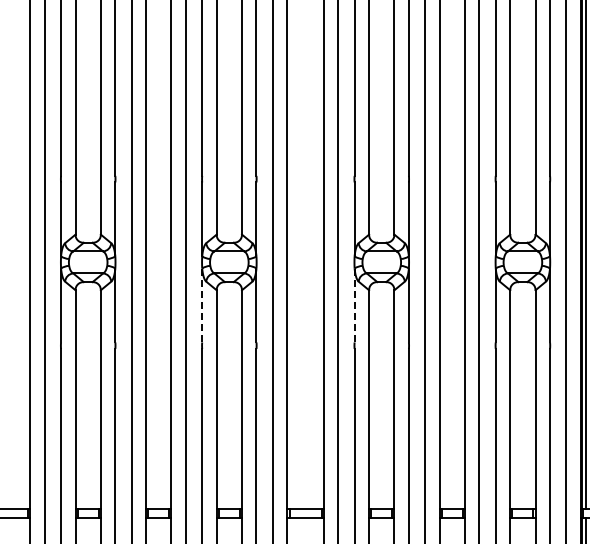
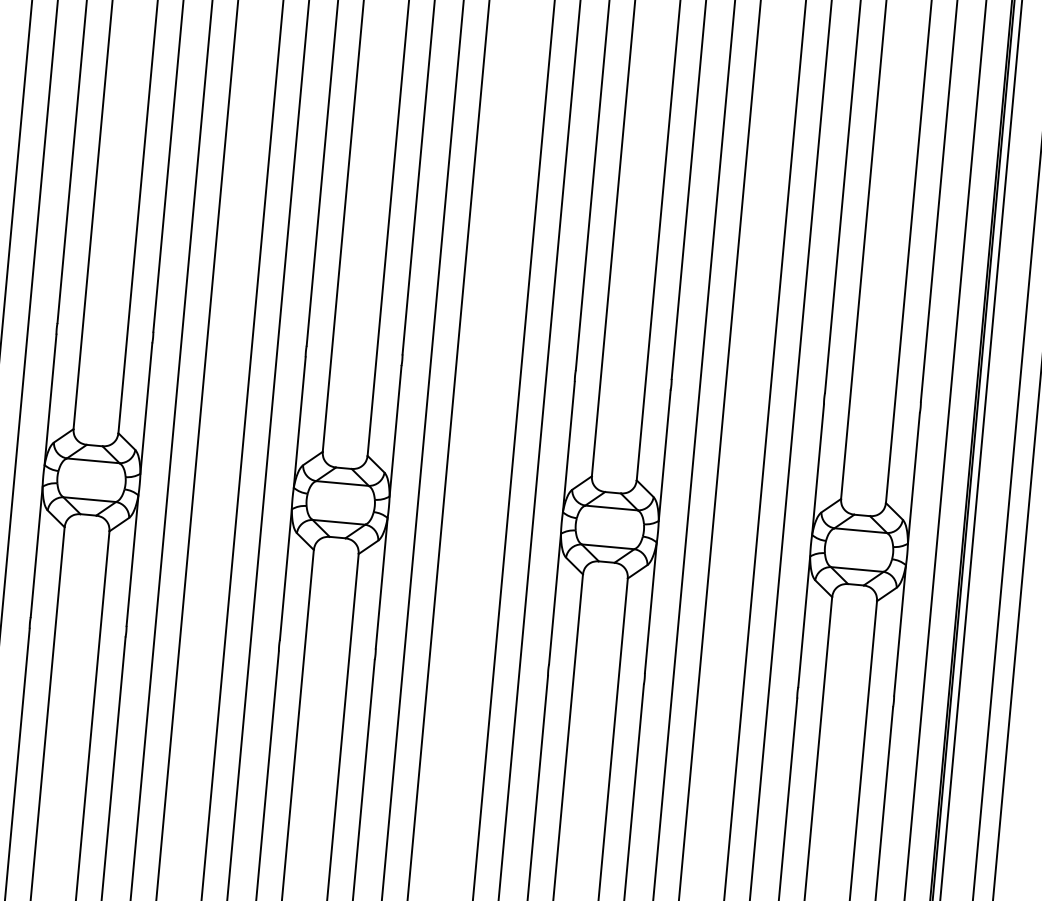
line: (202, 305) -> (286, 574), dashed -> solid
line: (354, 305) -> (554, 599), dashed -> solid

